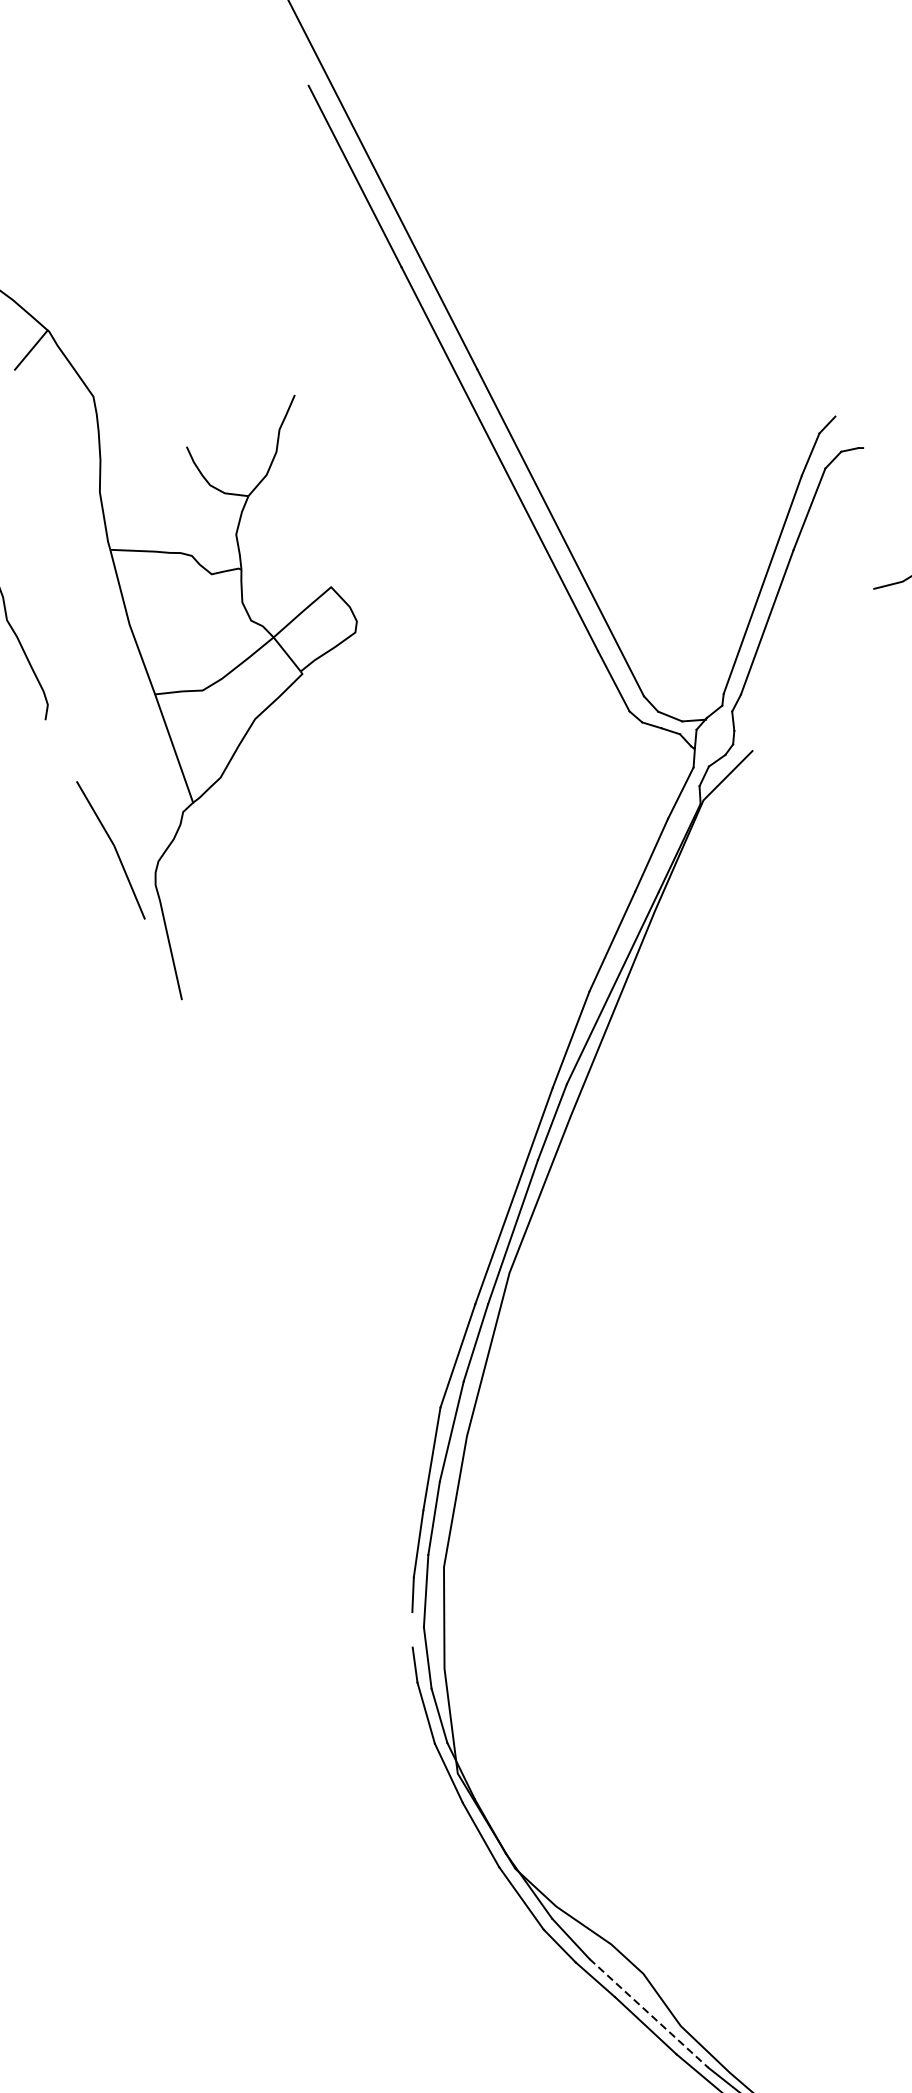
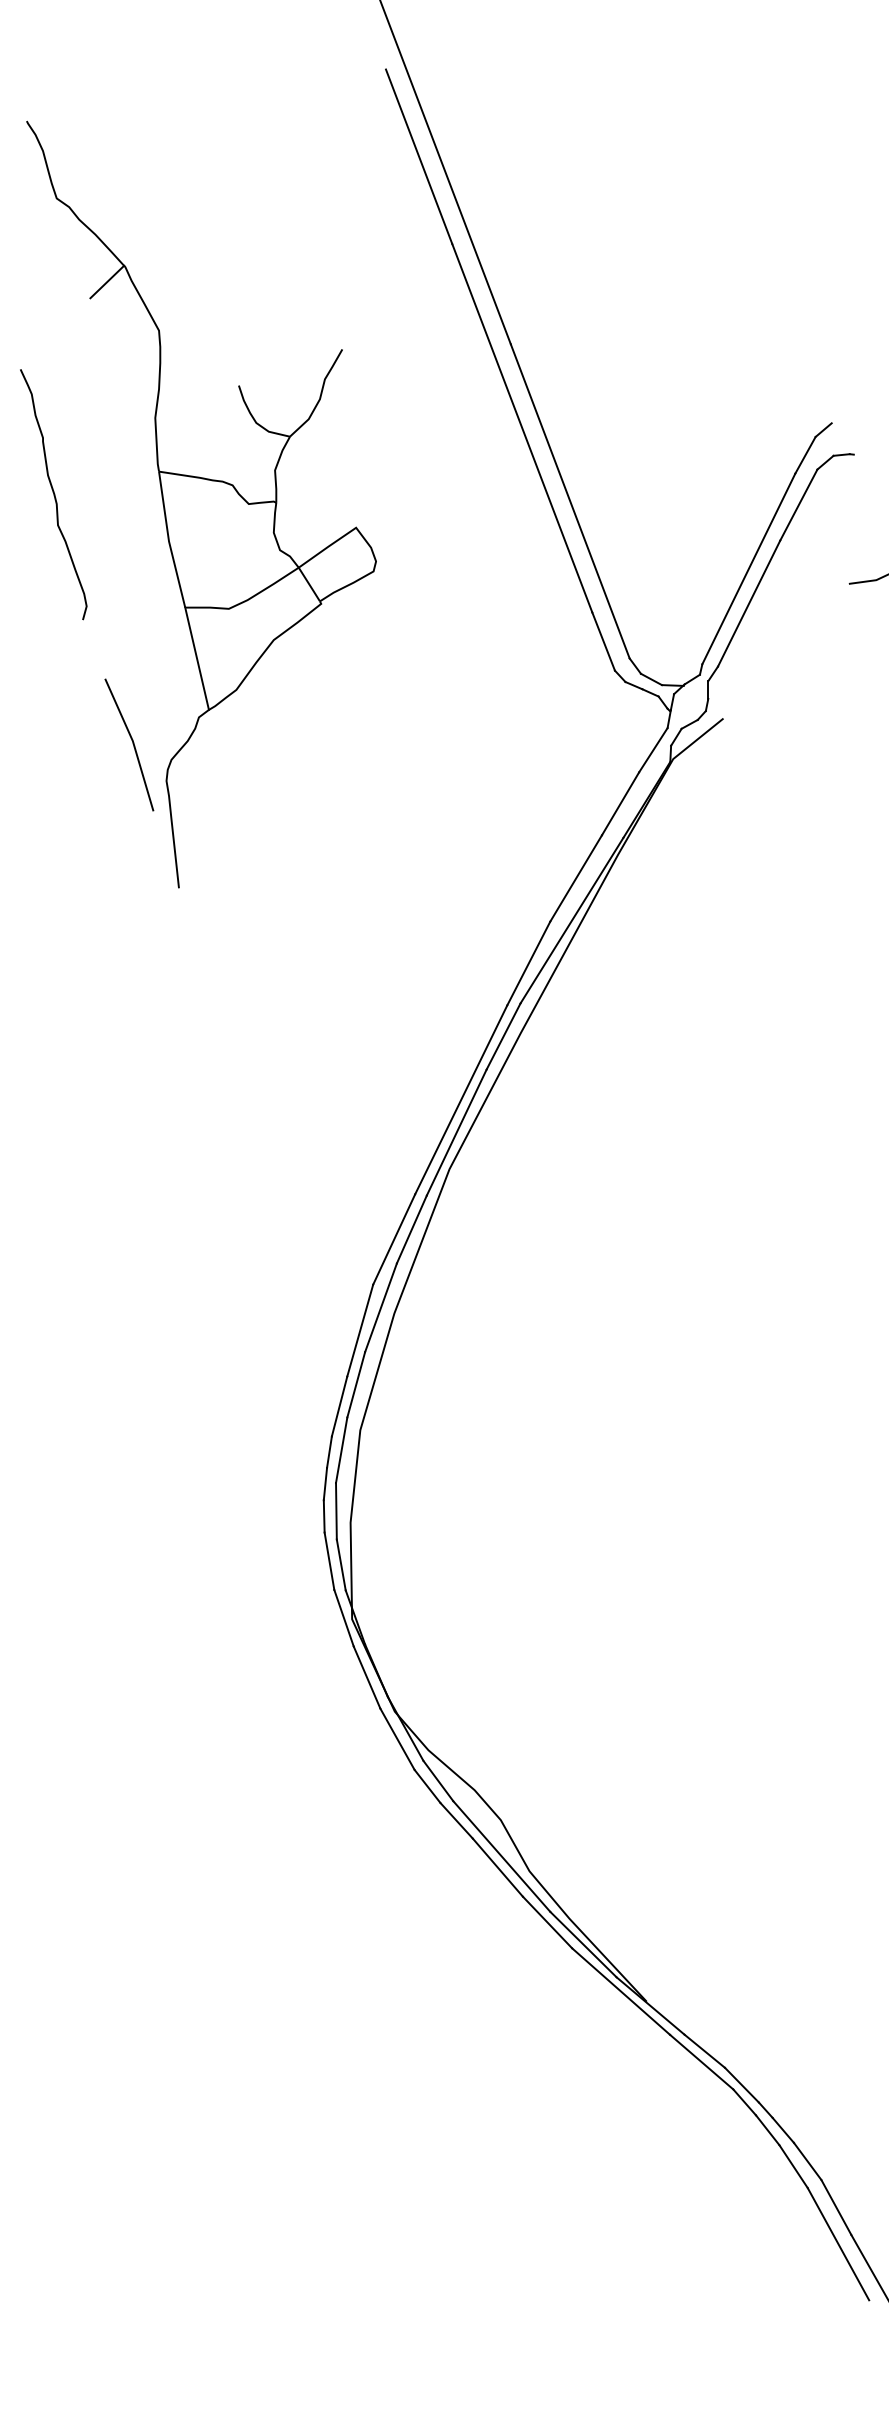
line: (412, 1629) -> (325, 1483), added
line: (648, 2013) -> (501, 1856), dashed -> solid

